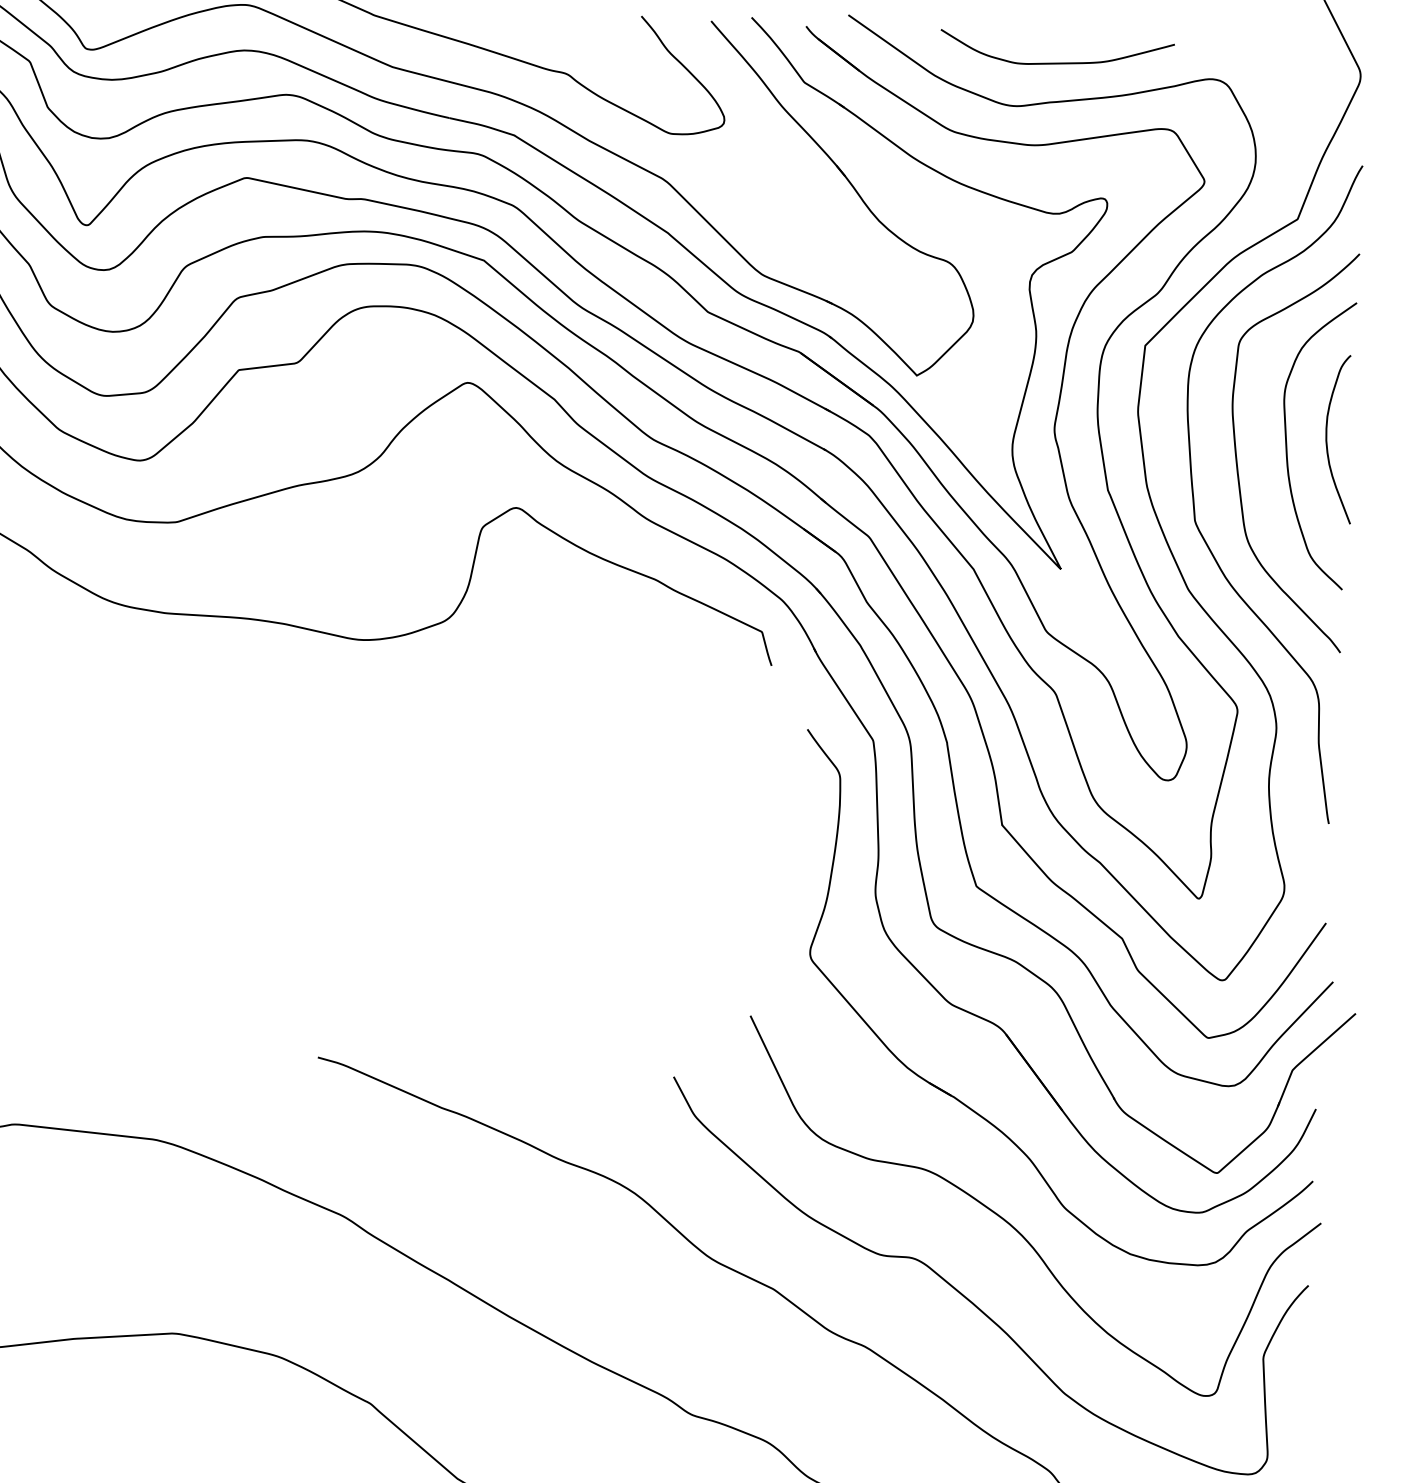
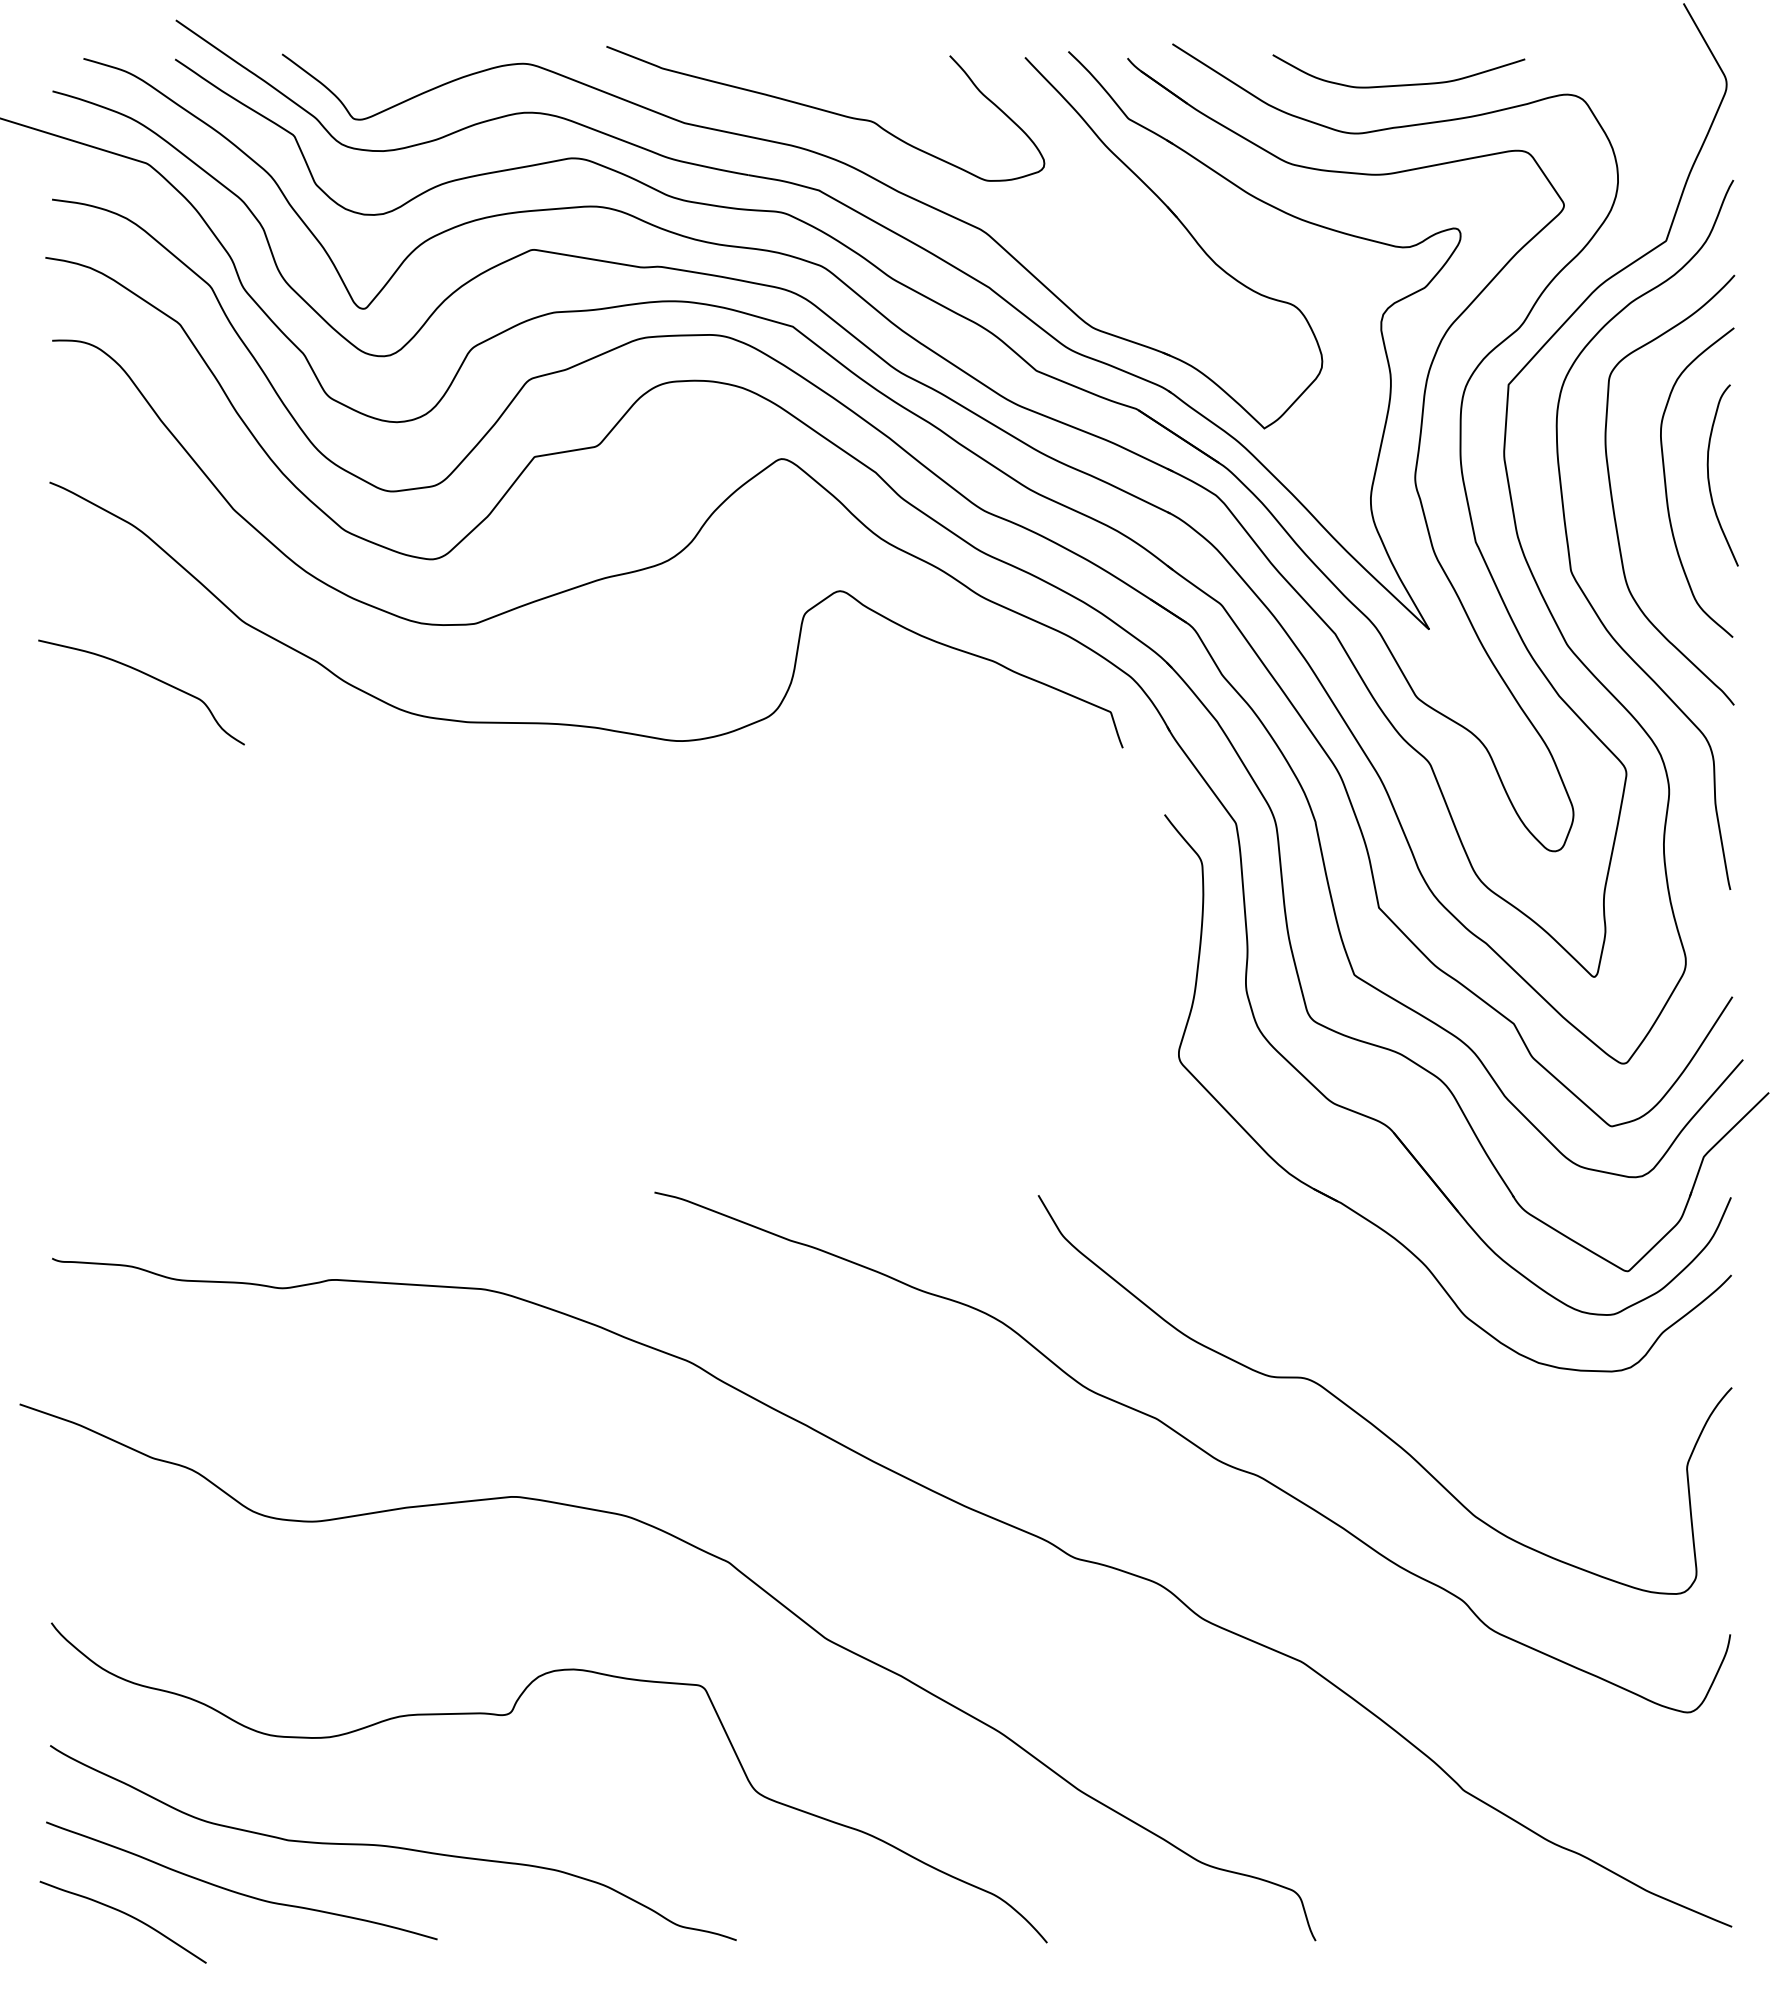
curve: (1013, 1225) -> (1411, 1338), removed

